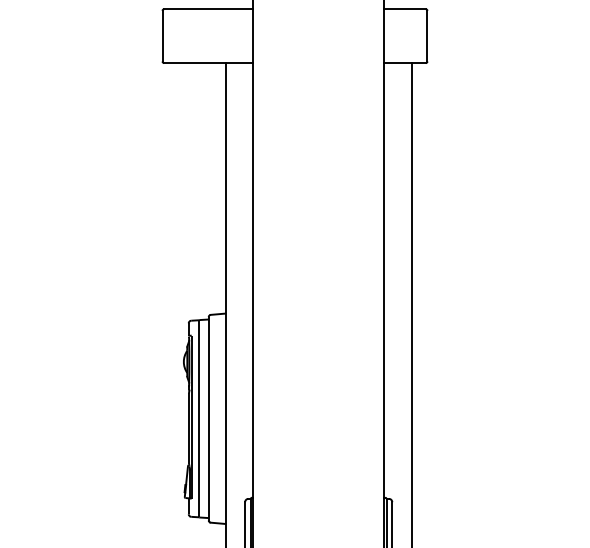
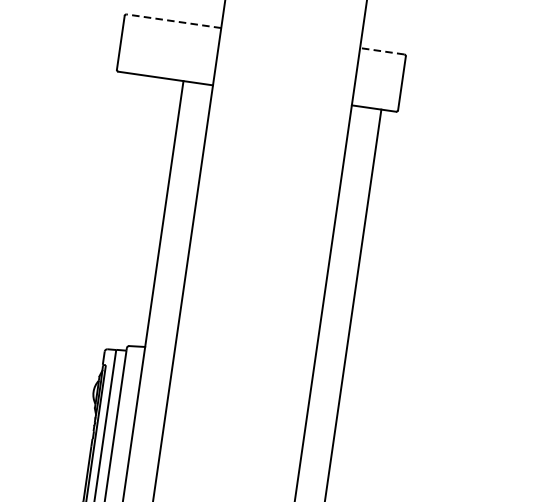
line: (208, 9) -> (173, 21), solid -> dashed
line: (404, 9) -> (381, 51), solid -> dashed

